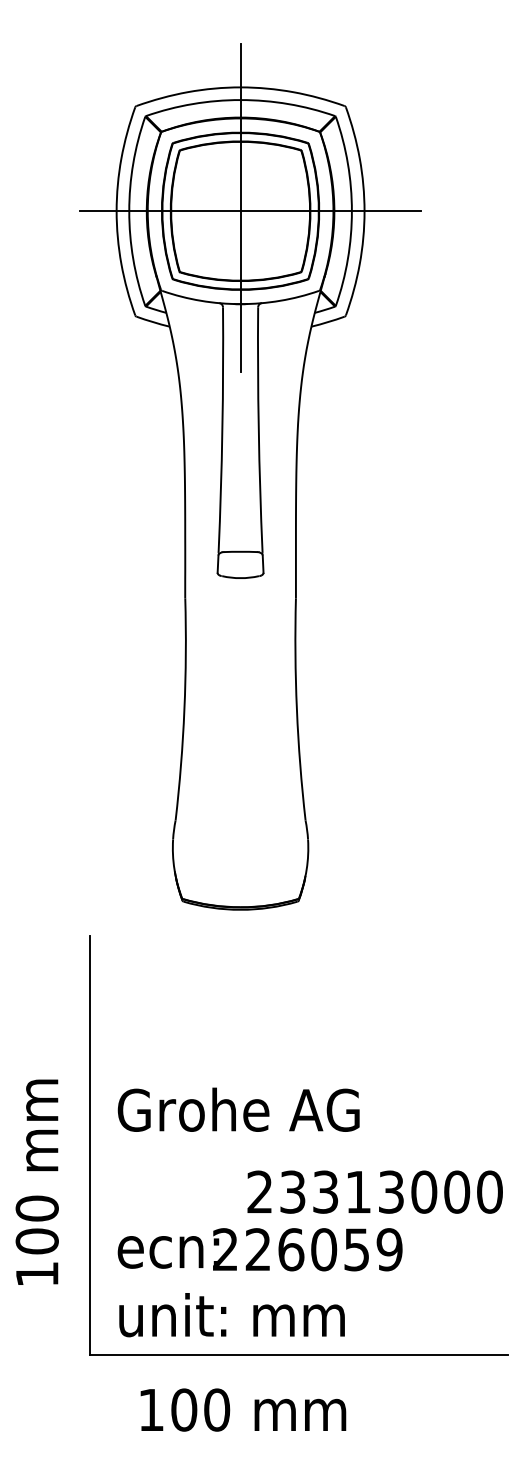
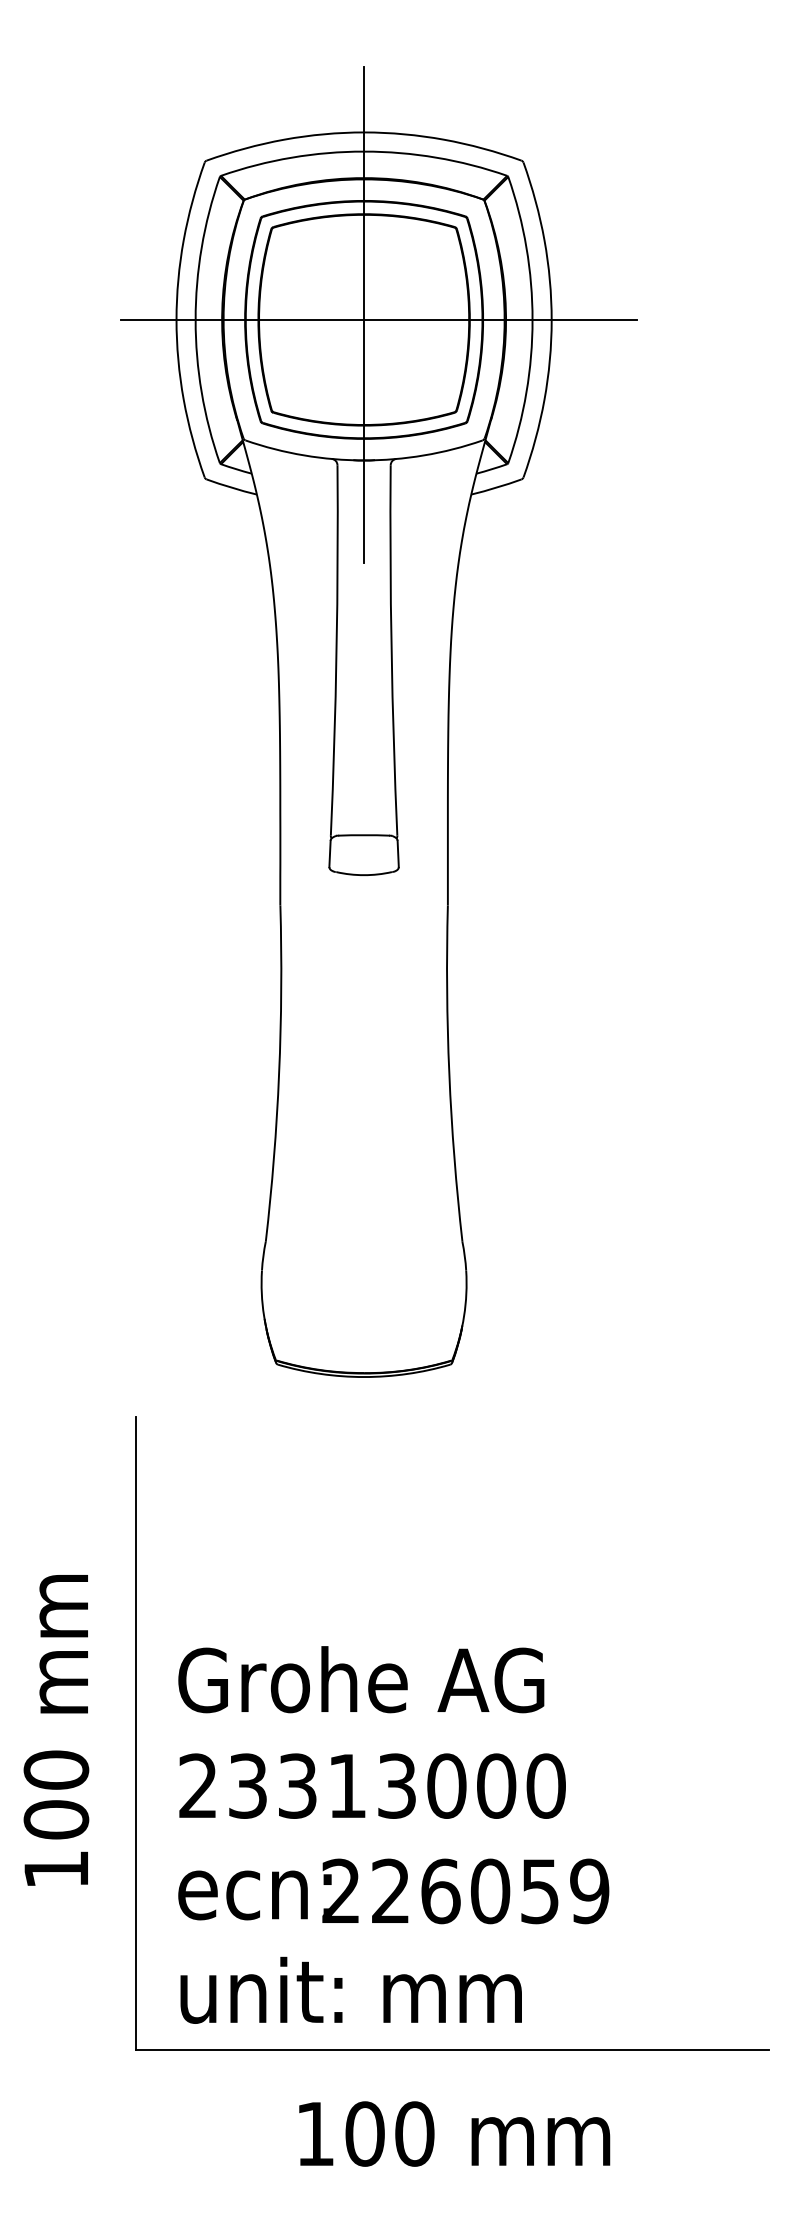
text: (36, 1181) -> (55, 1729), moved
text: (374, 1191) -> (371, 1785), moved
text: (243, 1409) -> (454, 2133), moved

